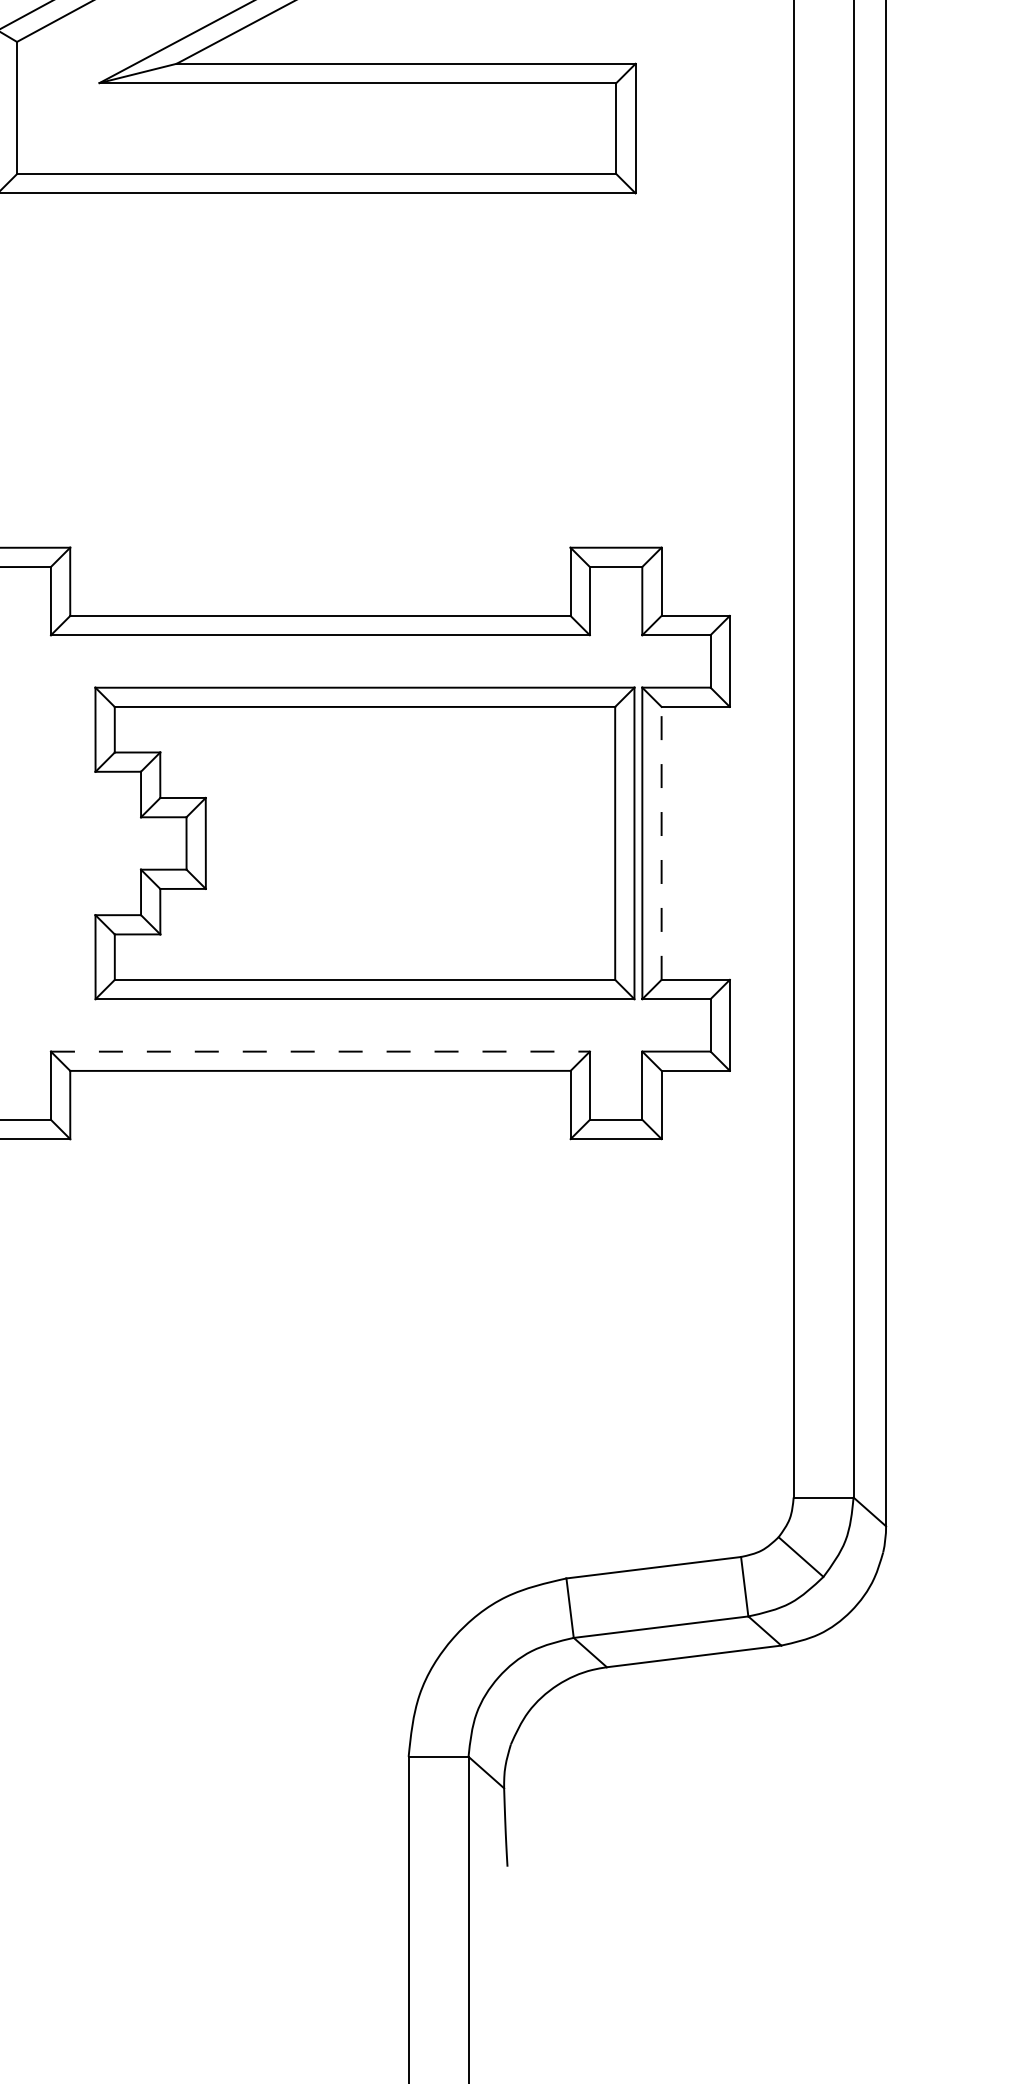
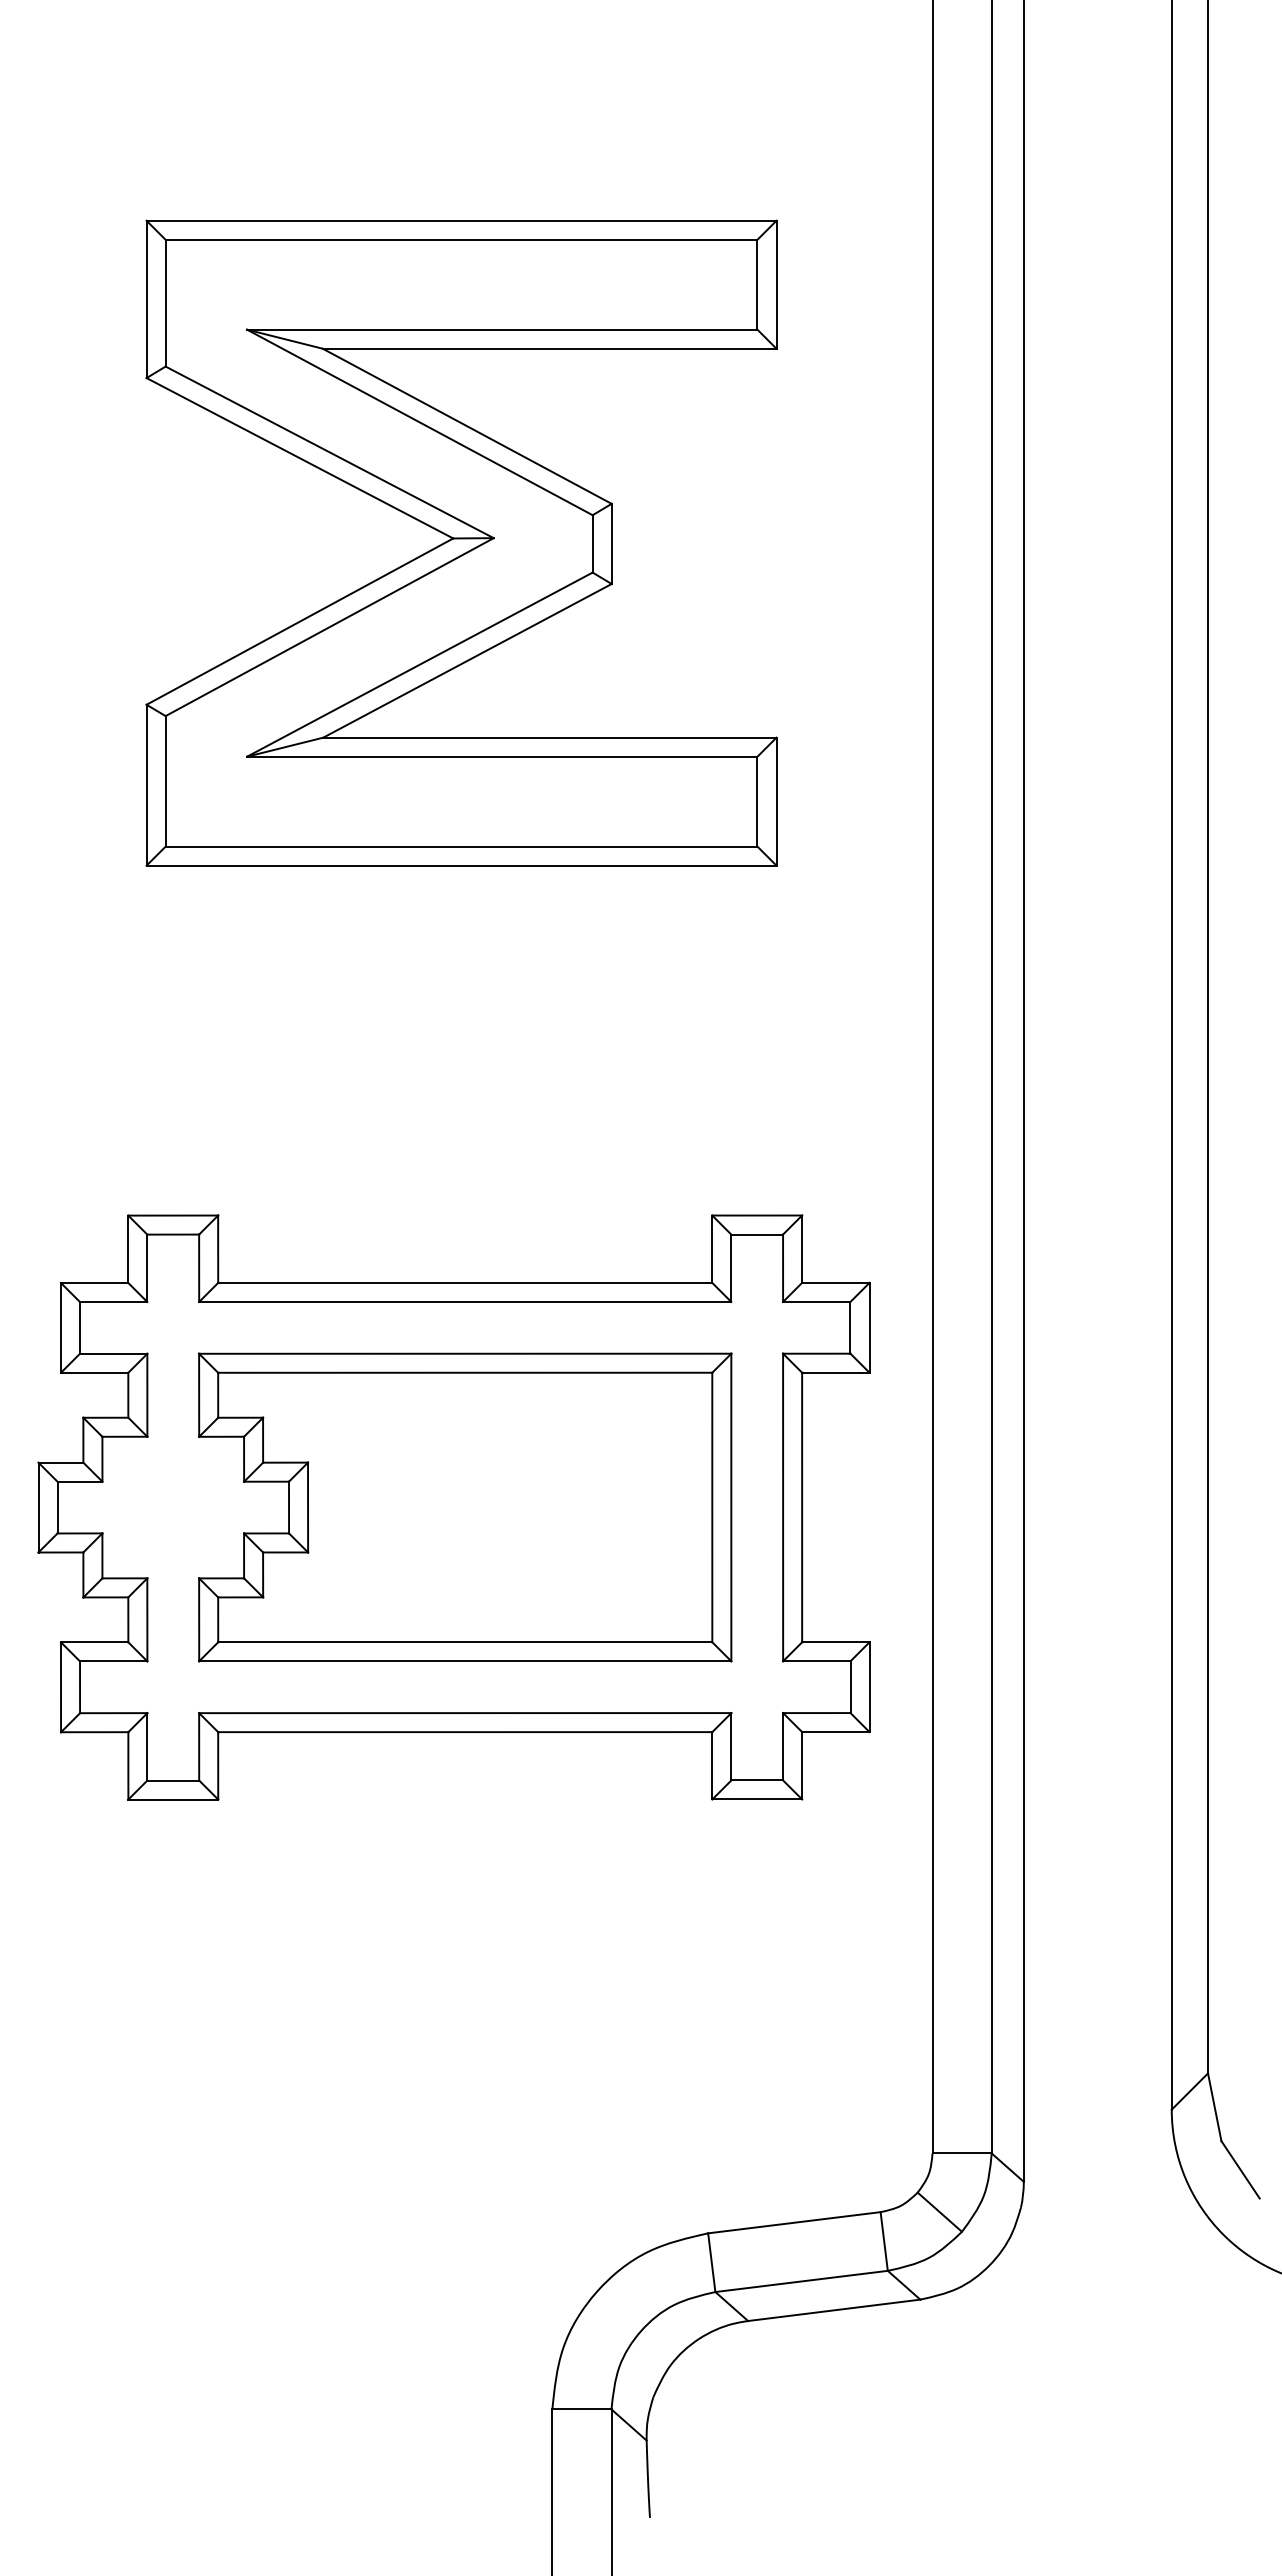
part: (365, 843) -> (465, 1507), moved
line: (661, 843) -> (802, 1507), dashed -> solid
line: (320, 1052) -> (465, 1713), dashed -> solid

